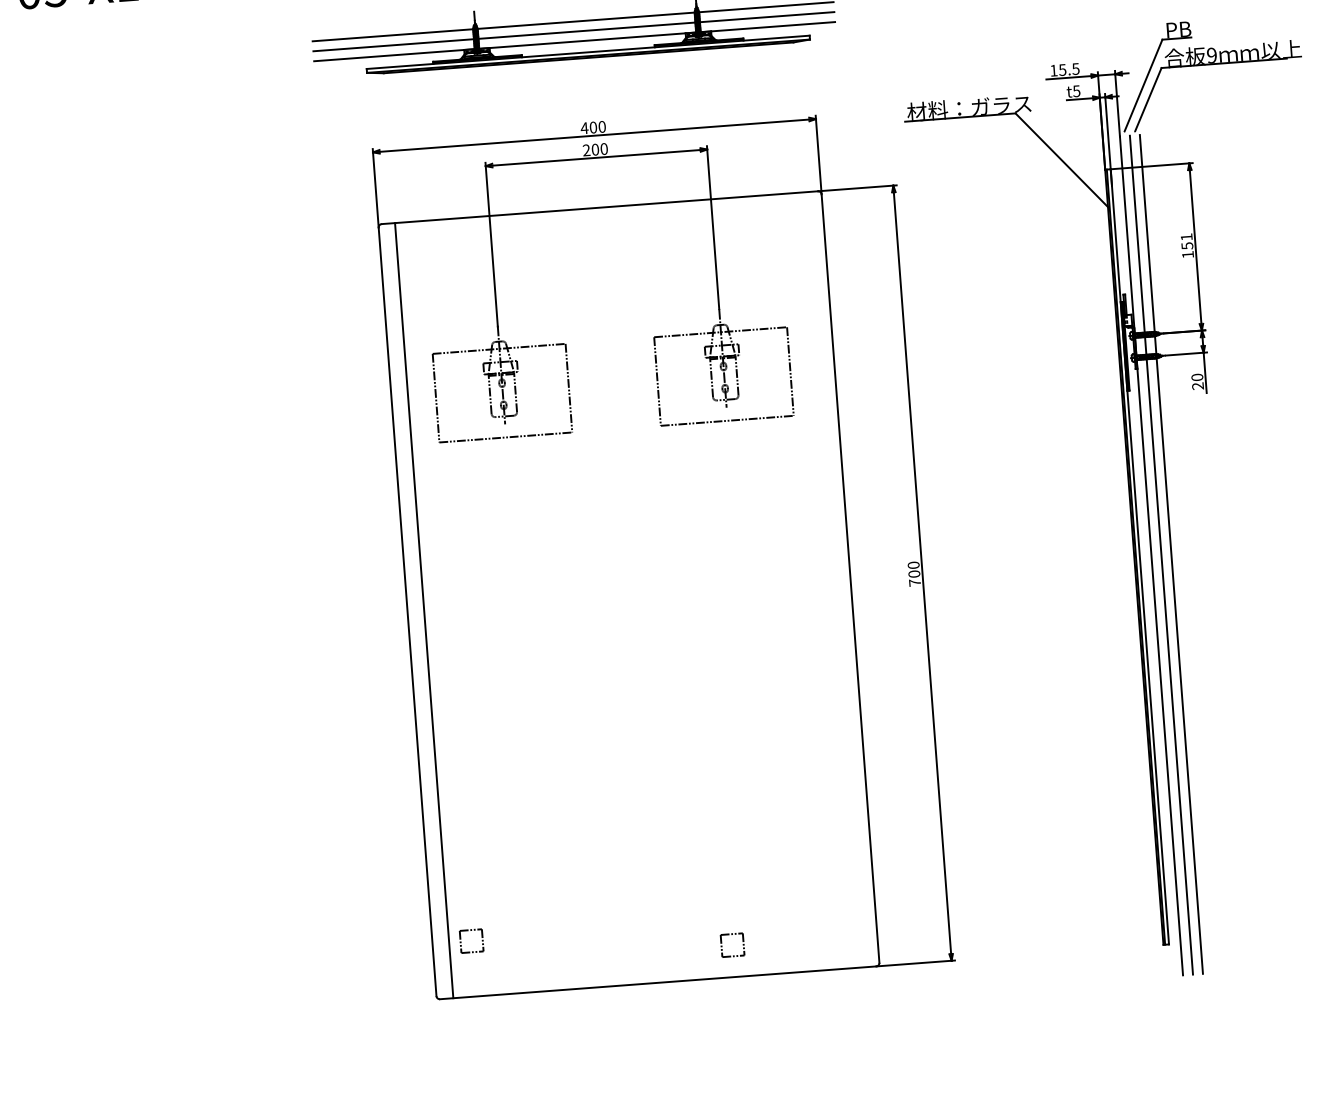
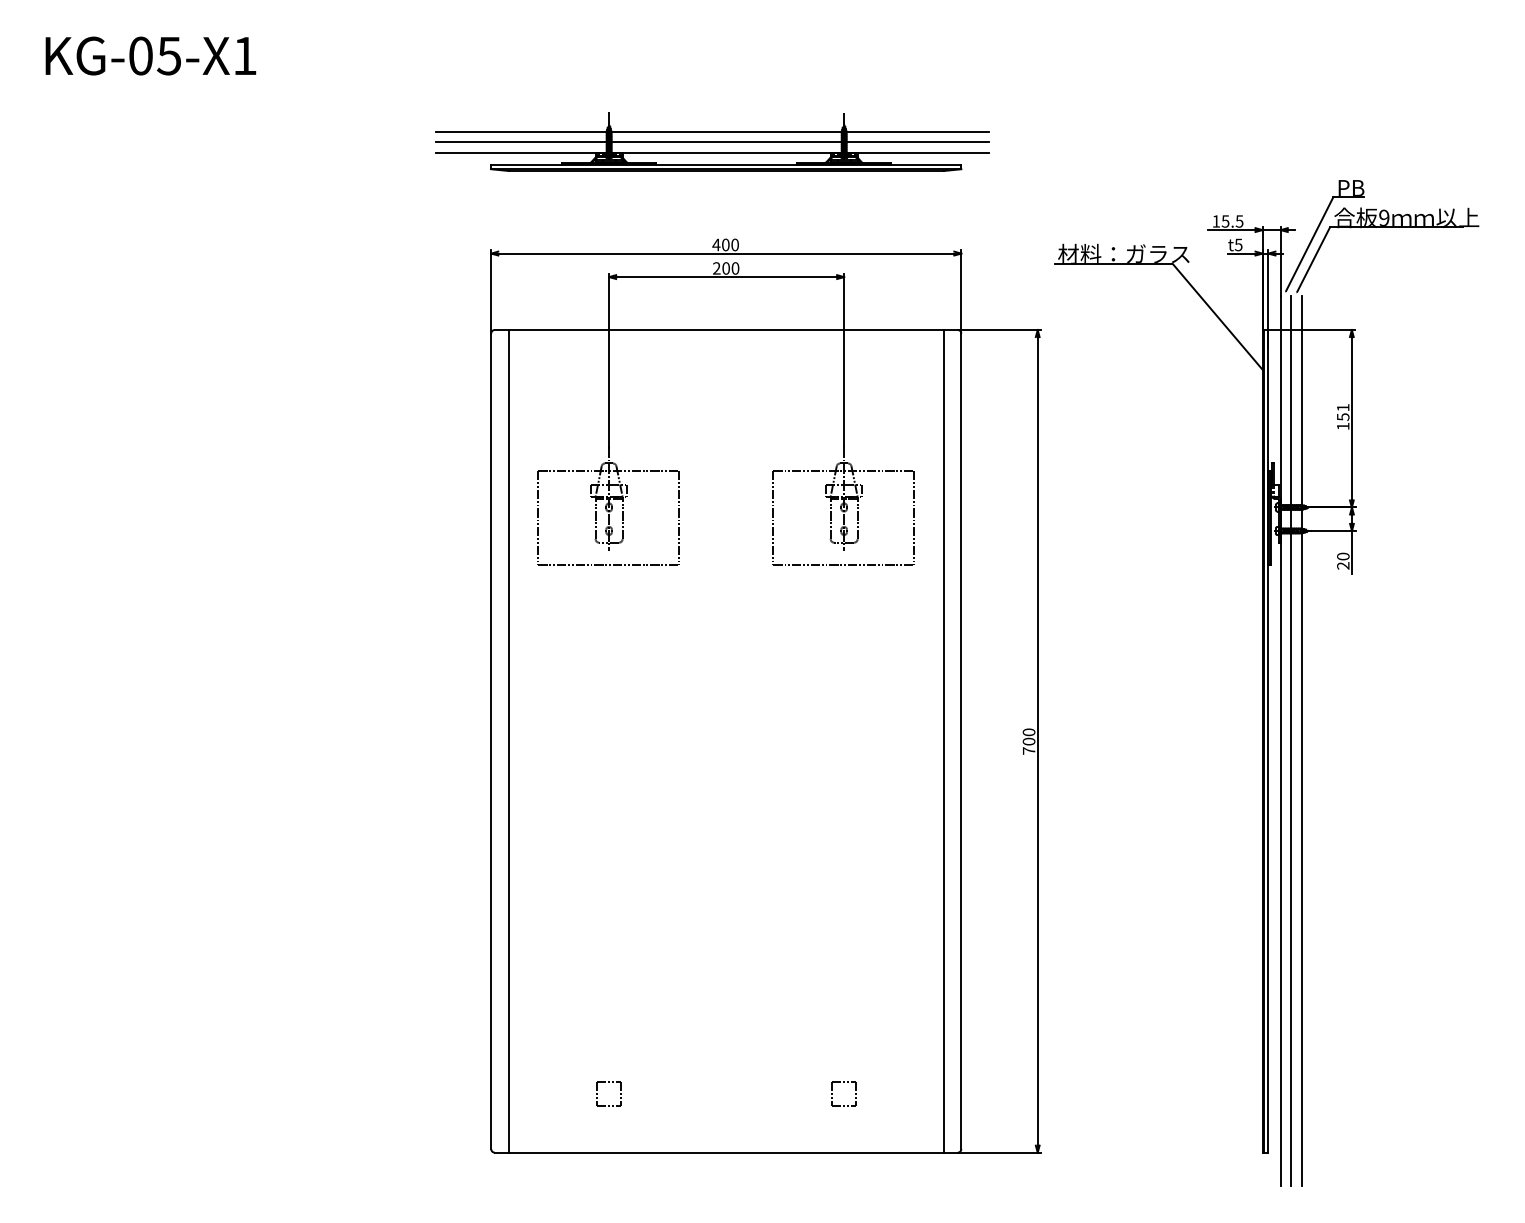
line: (833, 580) -> (943, 741), added
part: (470, 930) -> (608, 1082), moved
part: (731, 934) -> (843, 1082), moved

